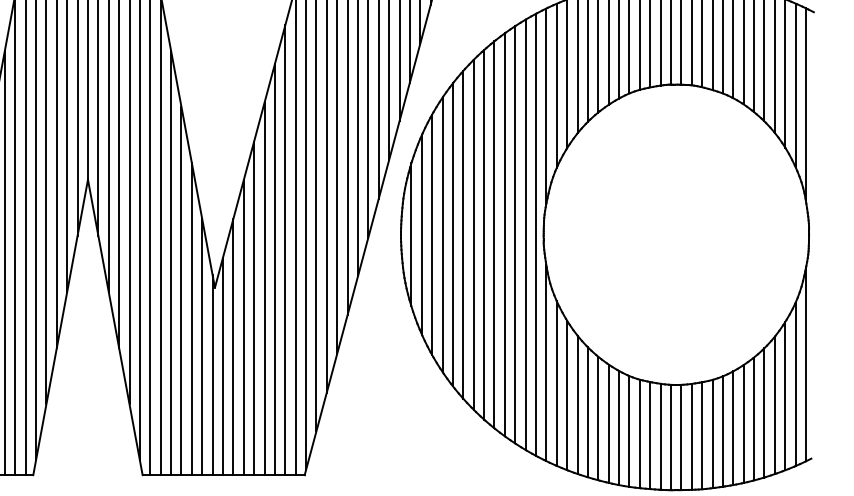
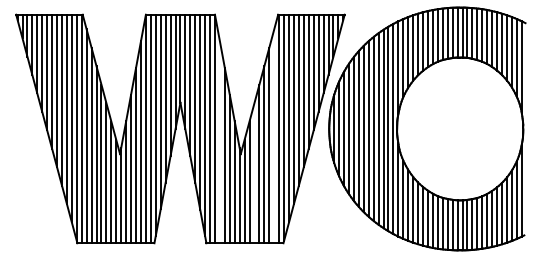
line: (285, 250) -> (274, 136), removed
line: (170, 263) -> (219, 142), removed
line: (243, 328) -> (254, 173), removed

